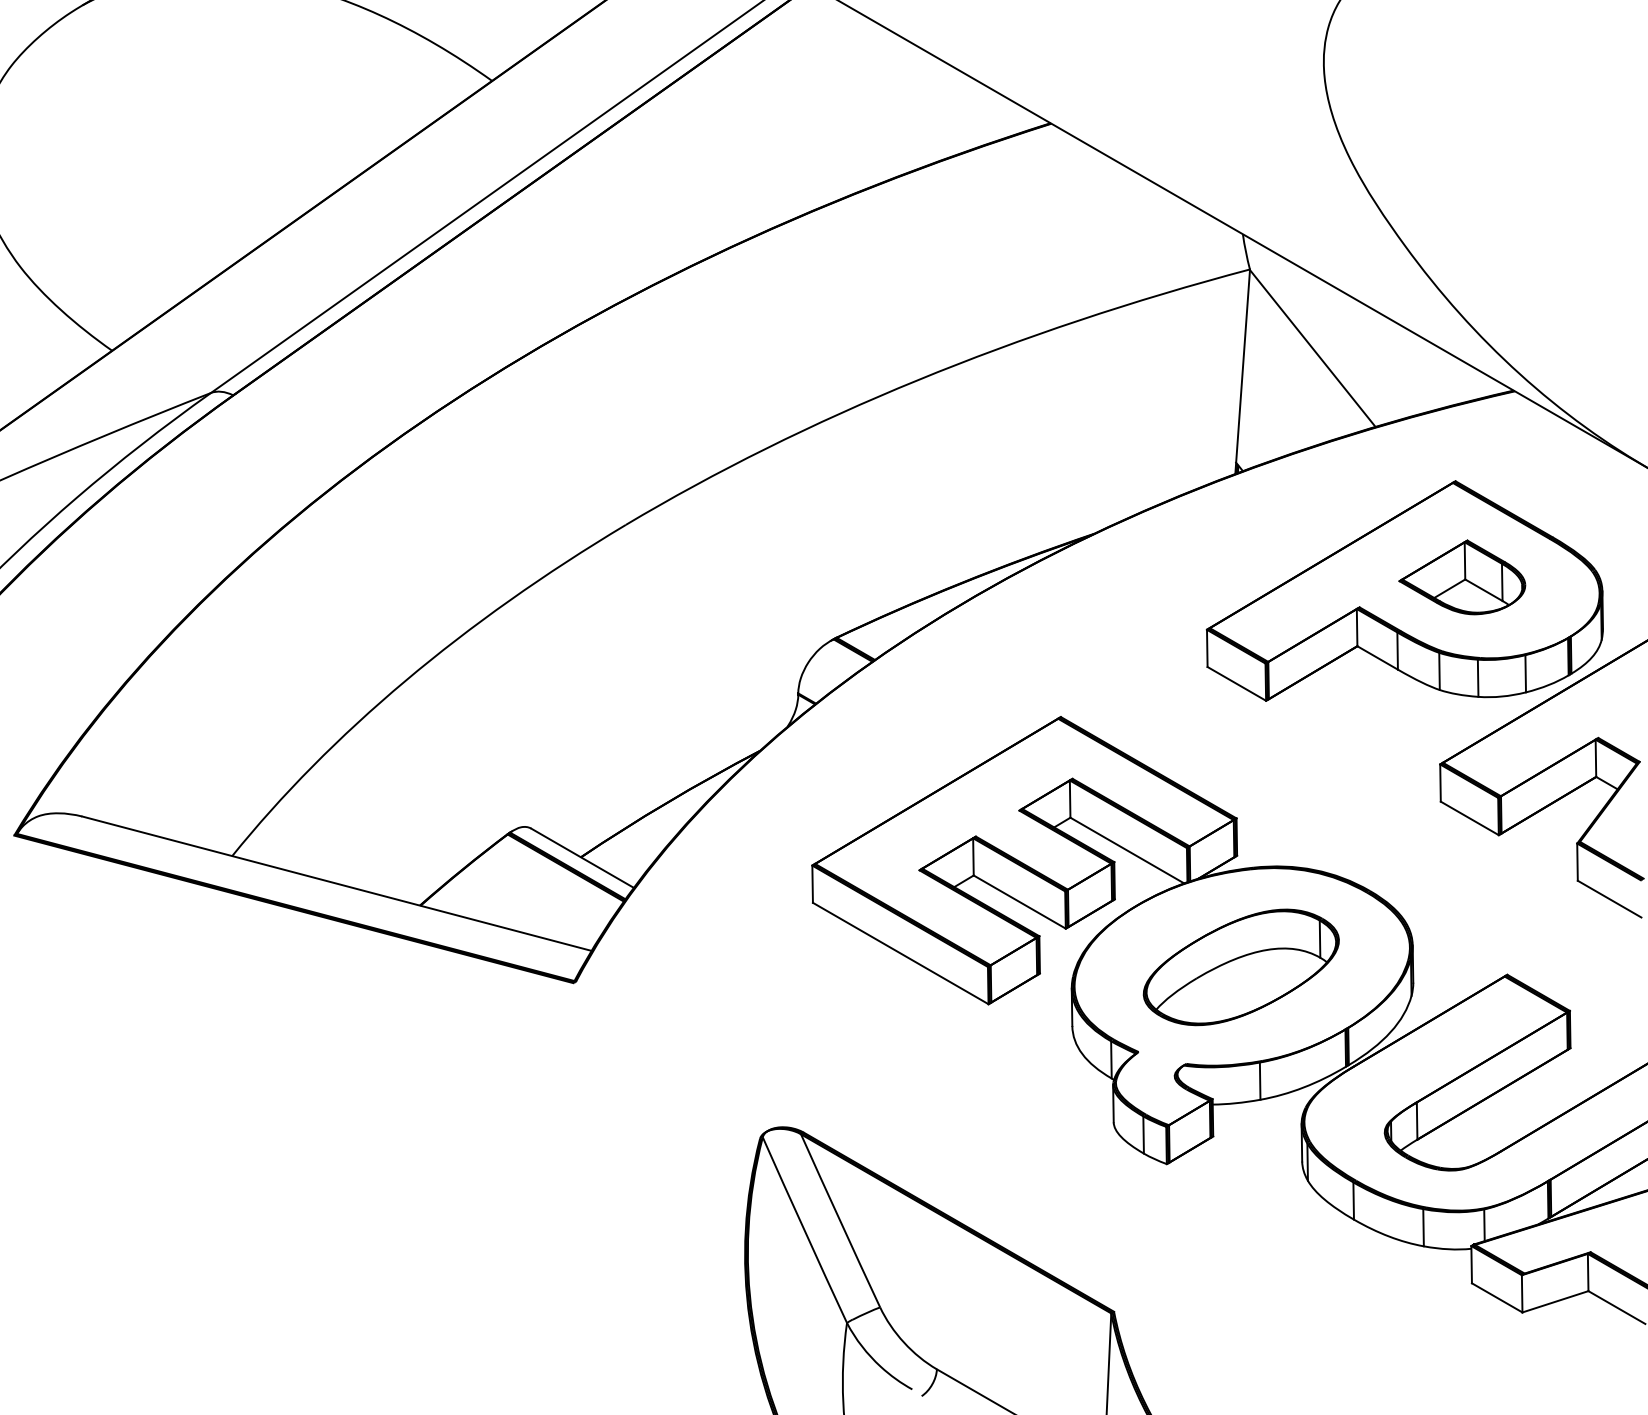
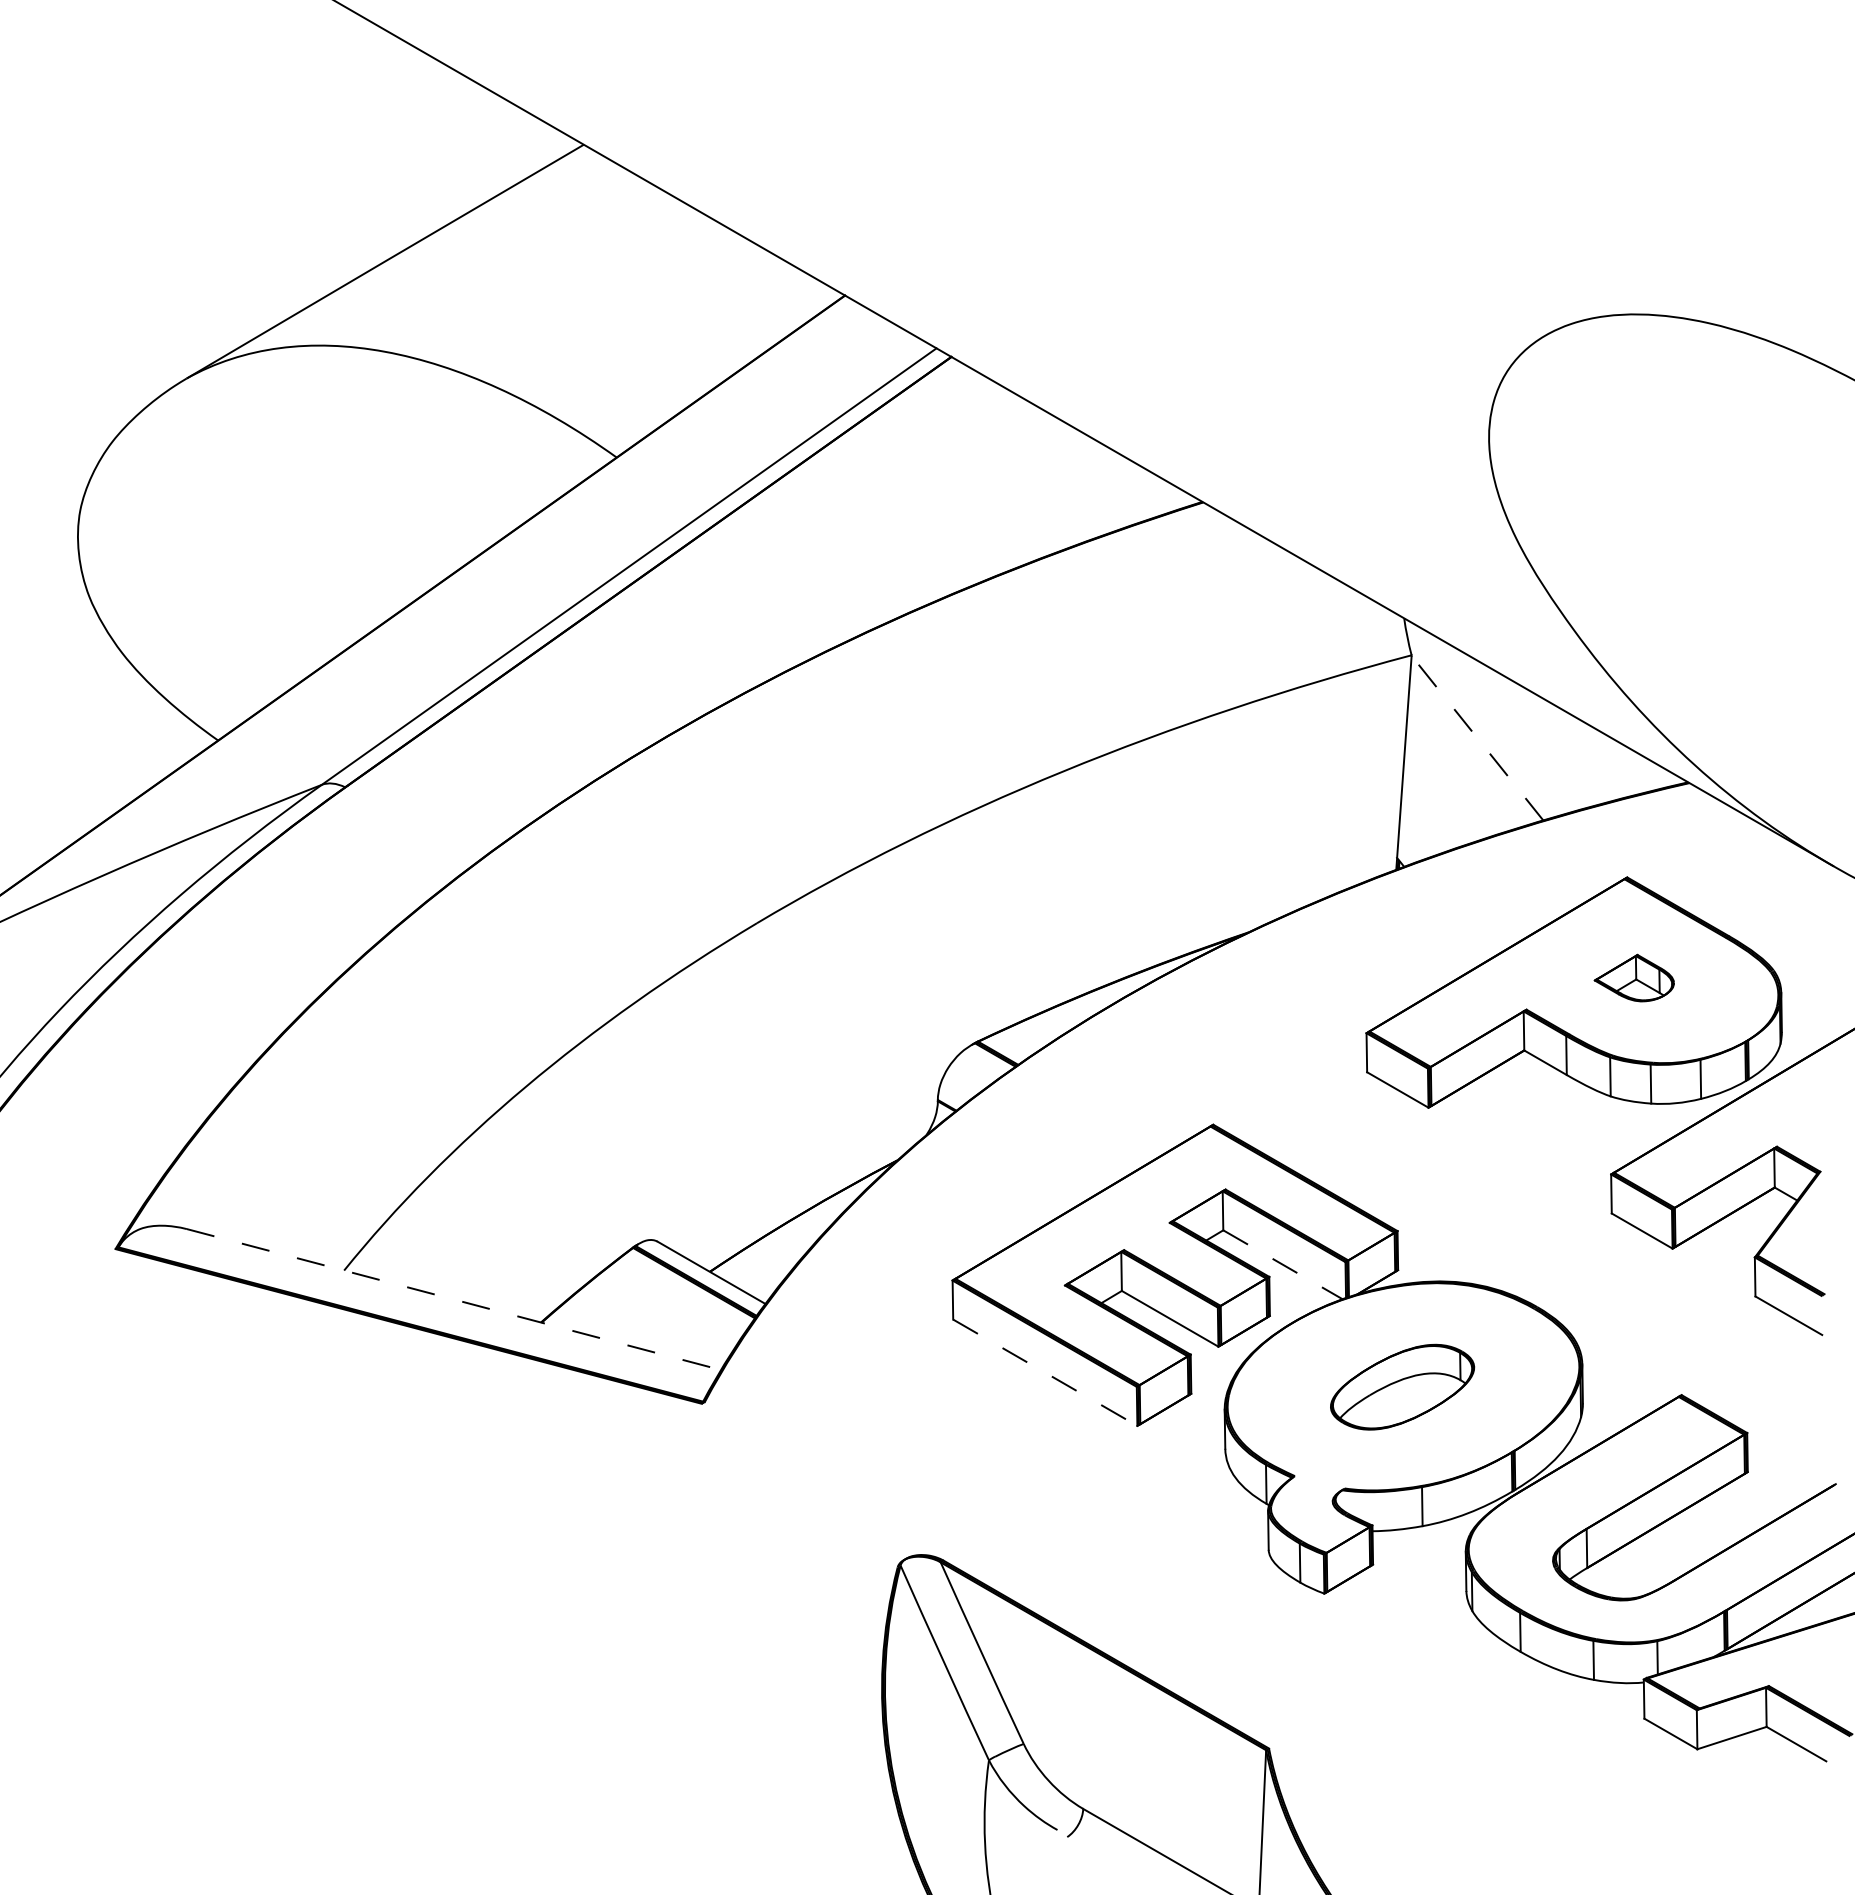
line: (1312, 347) -> (1477, 737), solid -> dashed
part: (1462, 576) -> (1634, 977), size x0.6
line: (1126, 850) -> (1282, 1264), solid -> dashed
line: (337, 883) -> (454, 1299), solid -> dashed
line: (900, 954) -> (1045, 1373), solid -> dashed
part: (1241, 966) -> (1402, 1386), size x0.7

